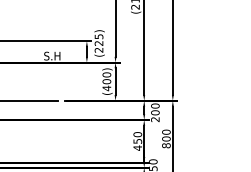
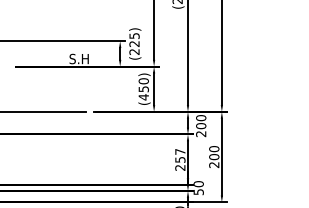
text: (106, 81) -> (143, 89), (400) -> (450)
text: (137, 141) -> (180, 159), 450 -> 257
text: (166, 146) -> (214, 165), 800 -> 200

